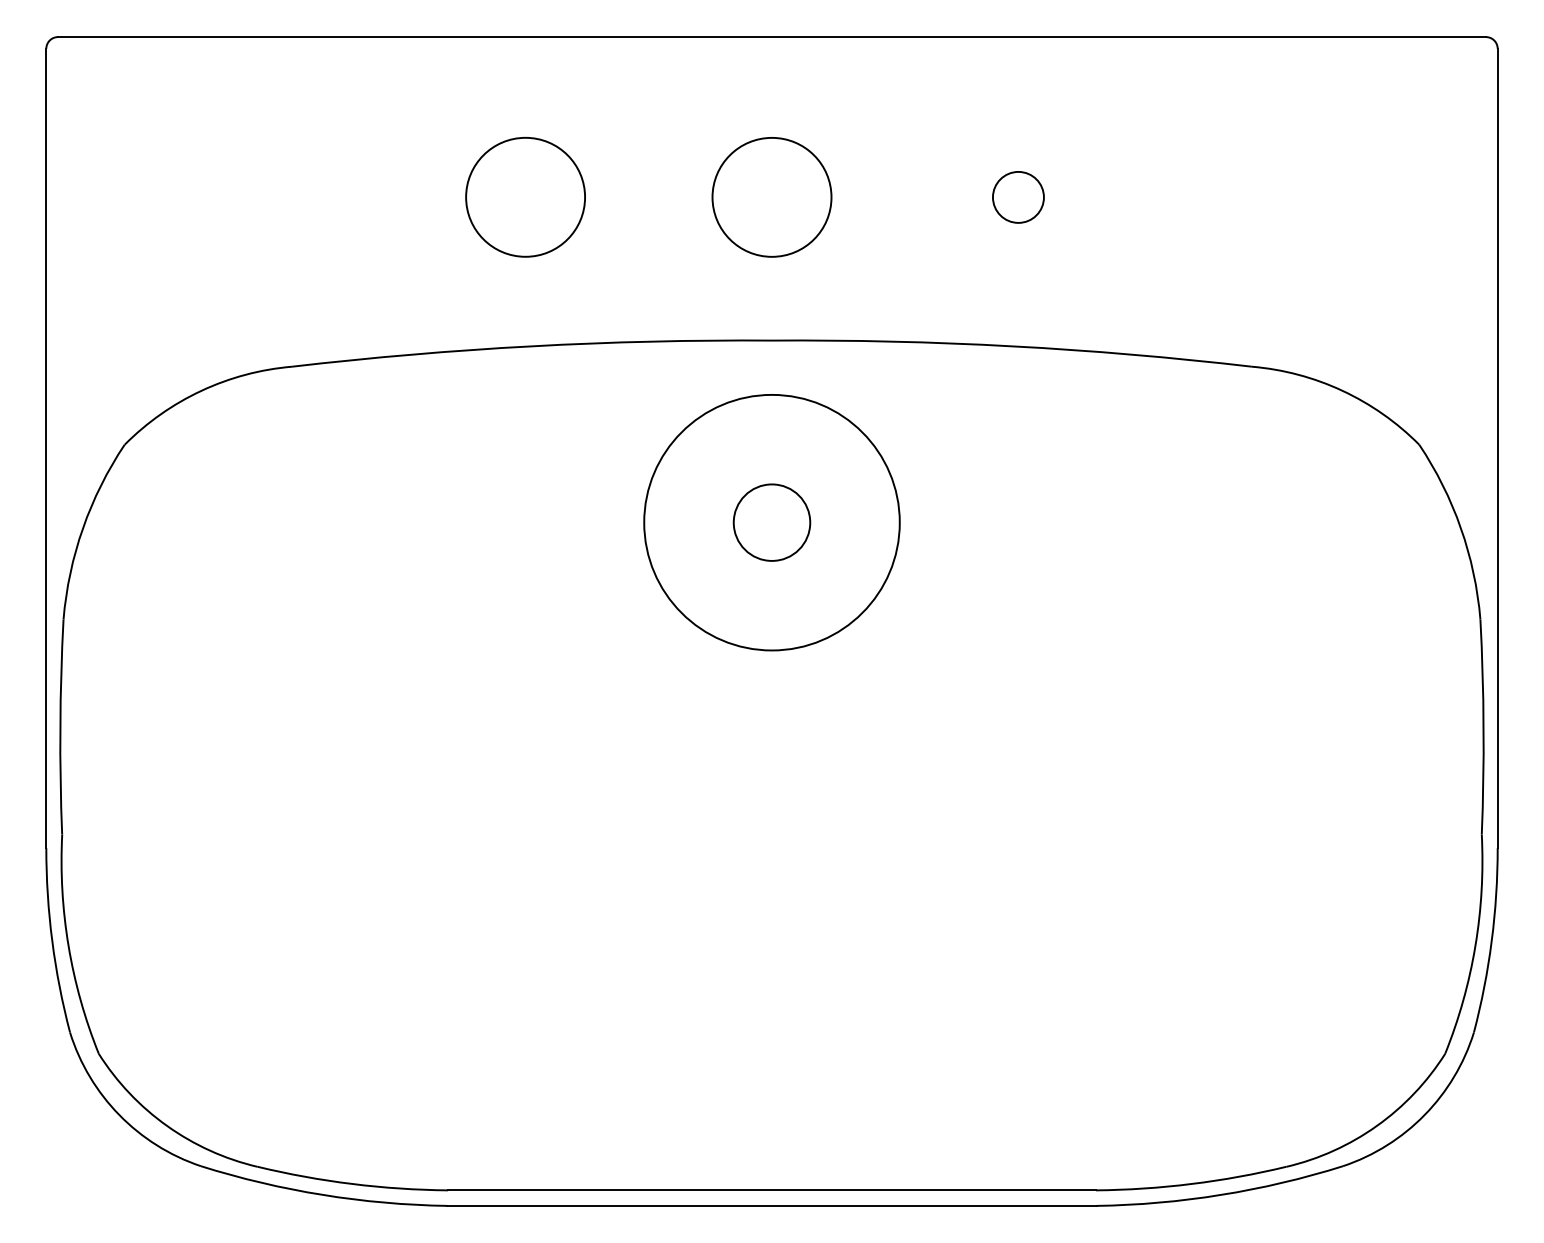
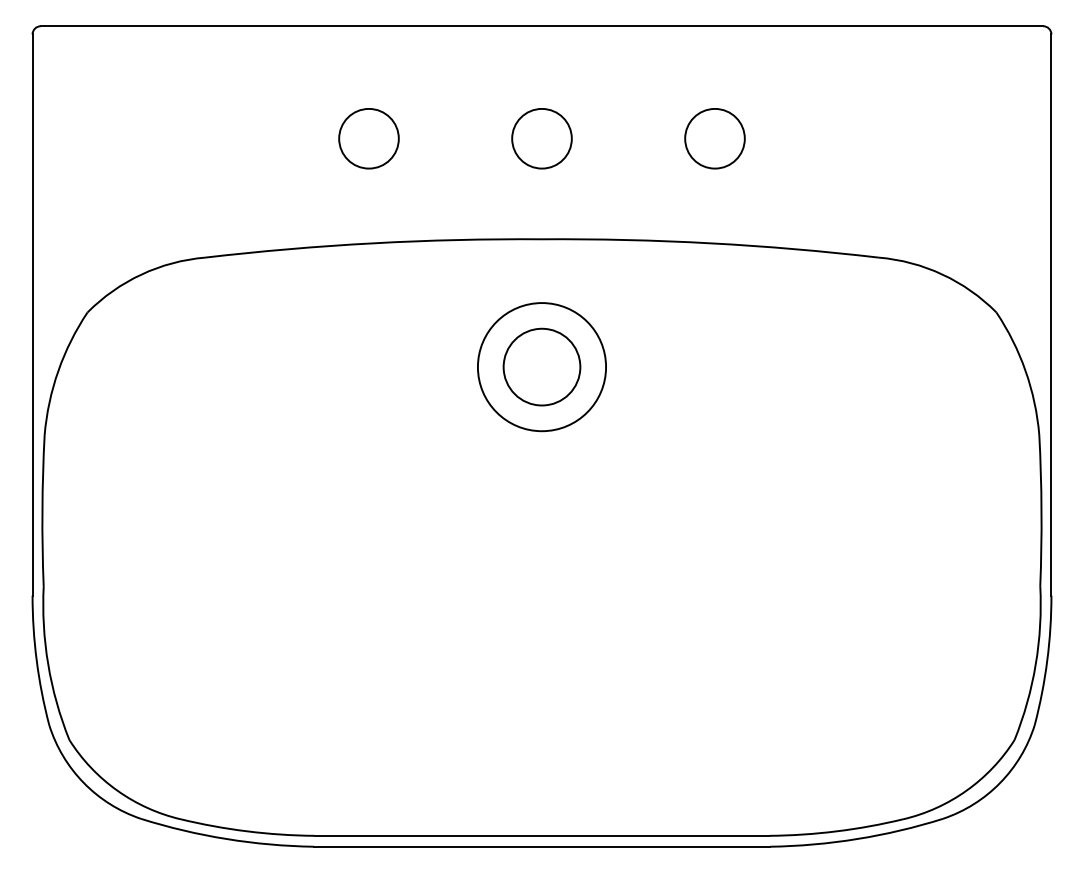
circle: (771, 196) -> (541, 138), size x0.71
circle: (525, 197) -> (368, 138), size x0.71
circle: (1018, 197) -> (715, 138), size x1.67
circle: (771, 522) -> (541, 367), size x0.71
circle: (771, 522) -> (541, 367), size x1.43

